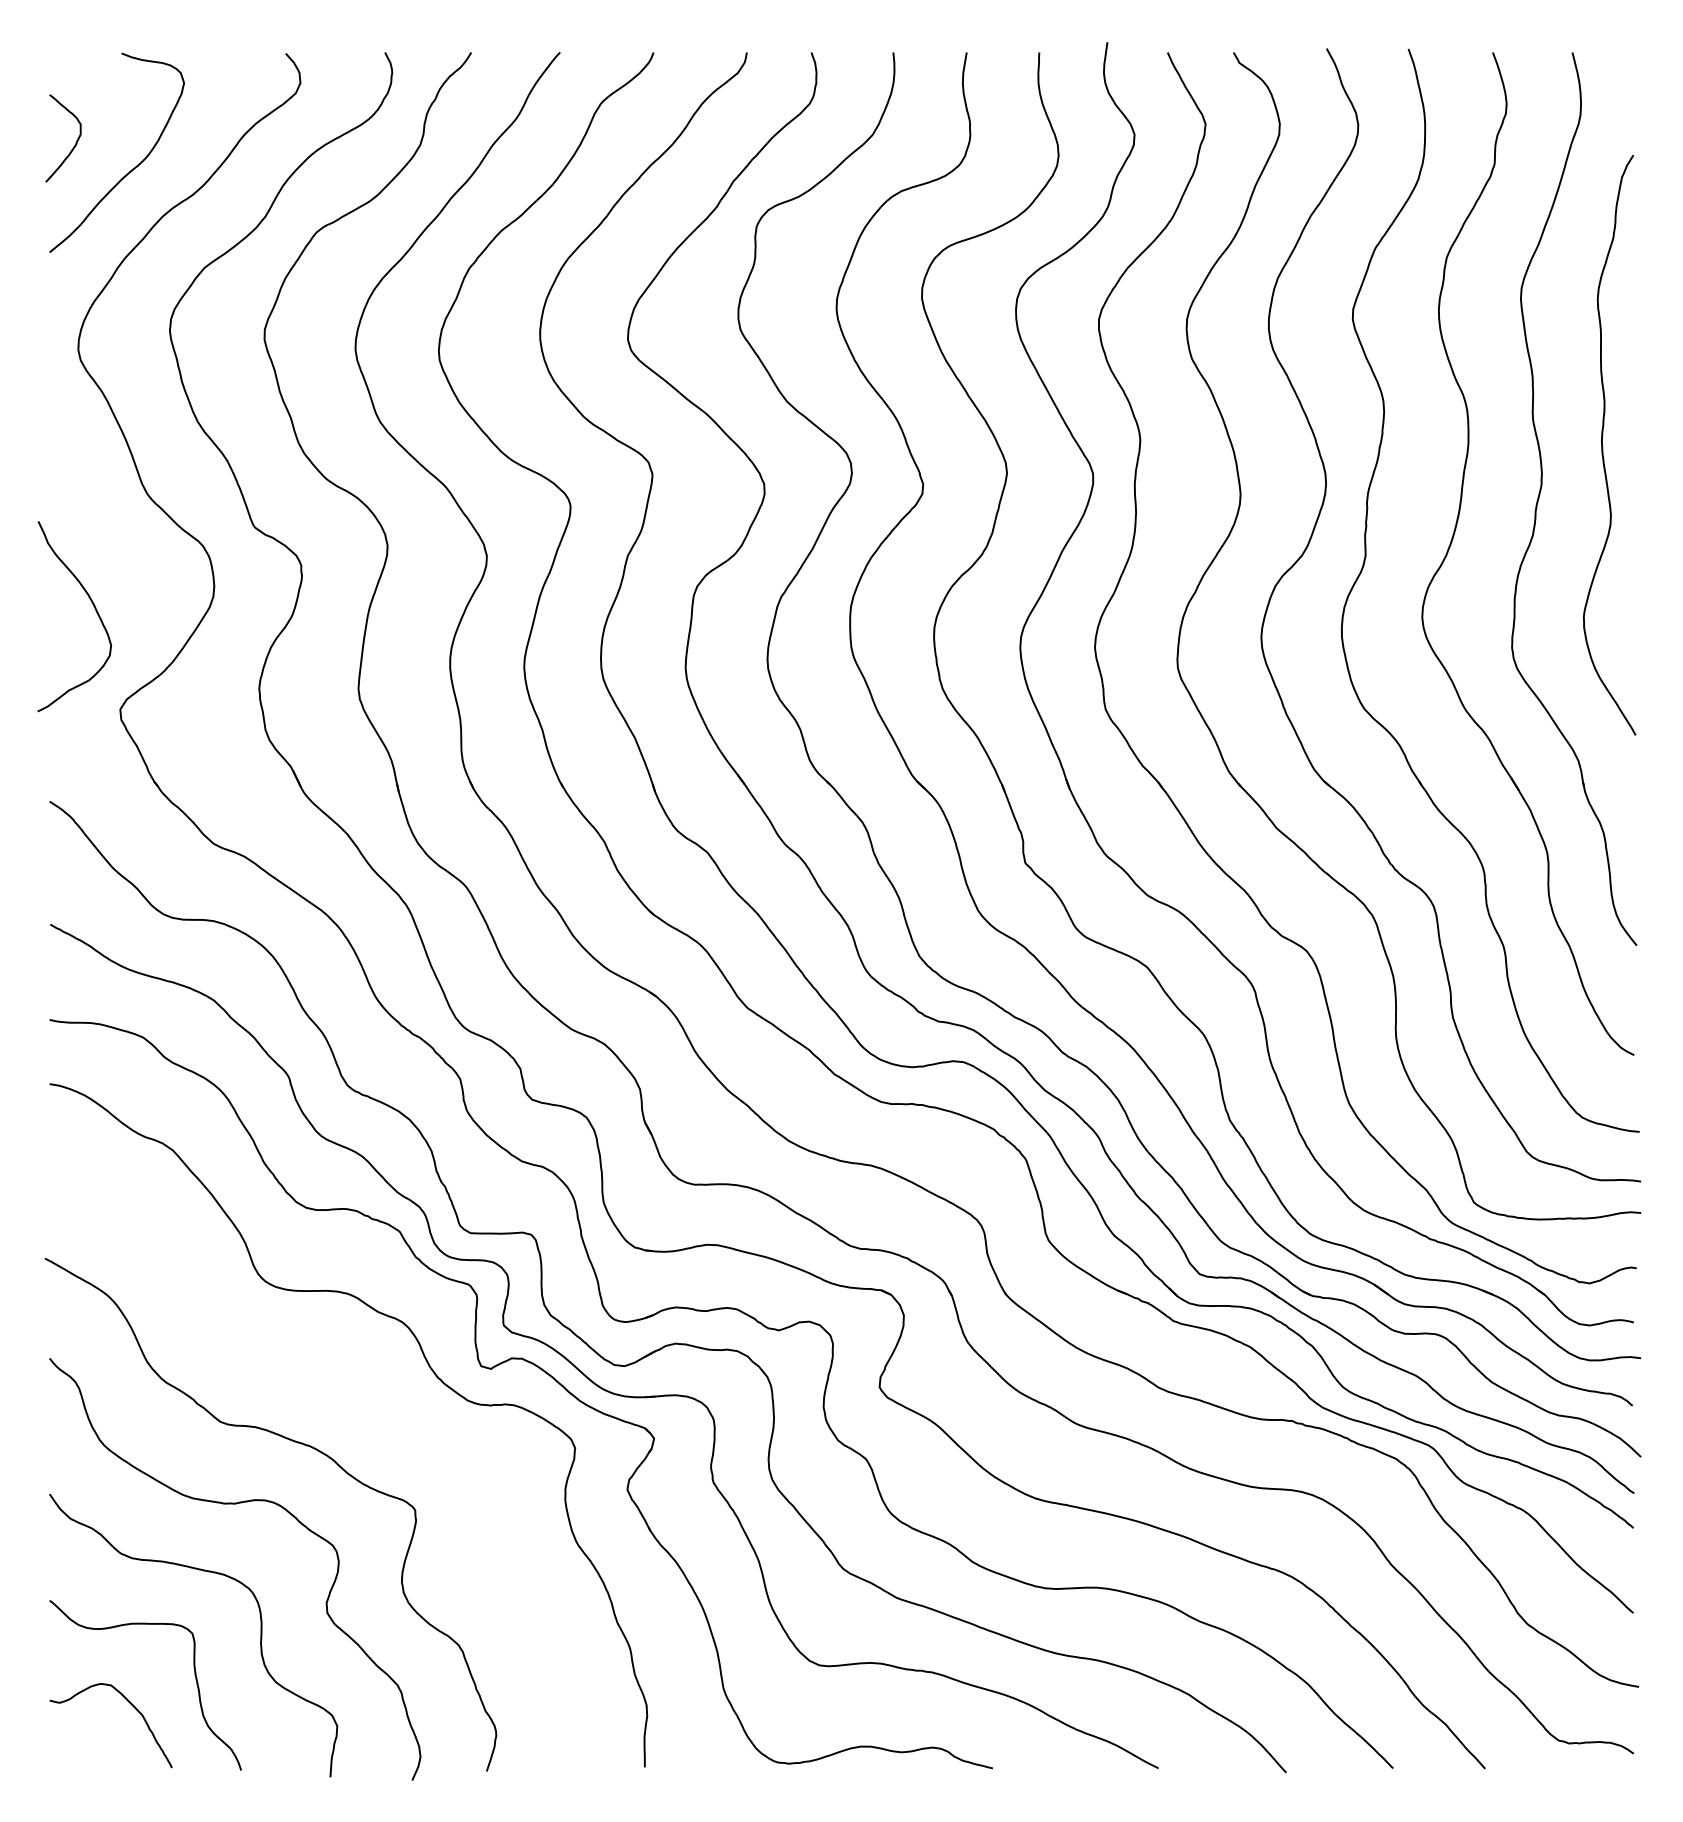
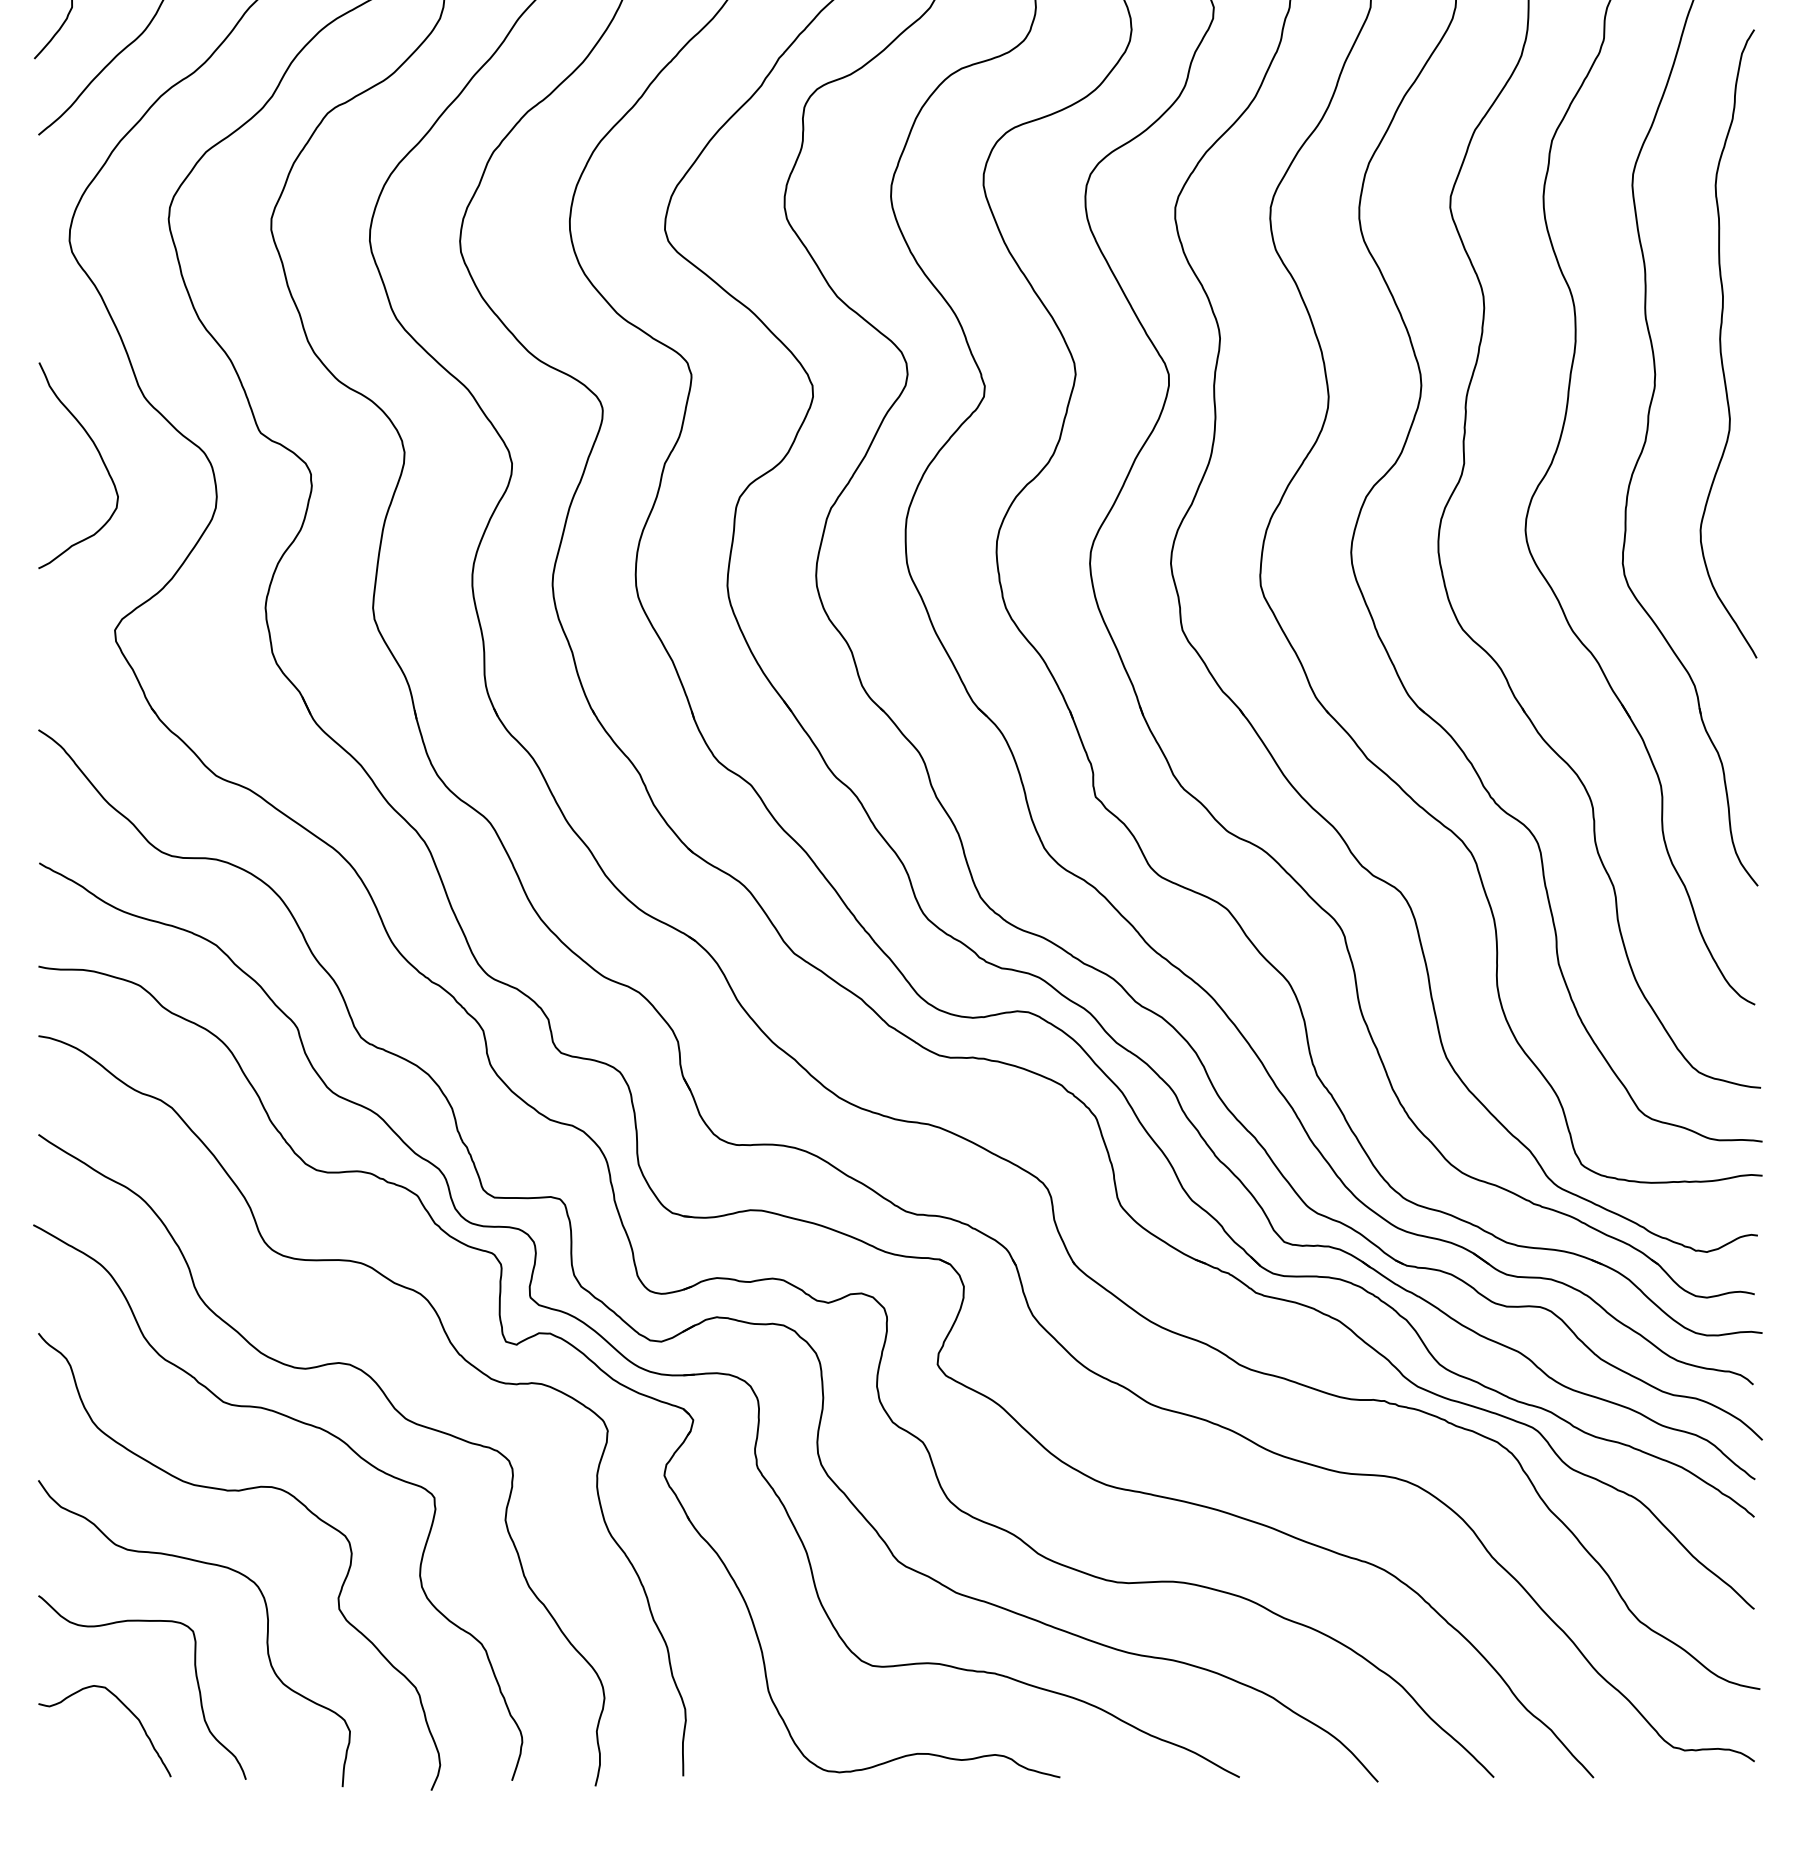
curve: (93, 606) -> (98, 454), moved
curve: (374, 1424) -> (390, 1404), added

